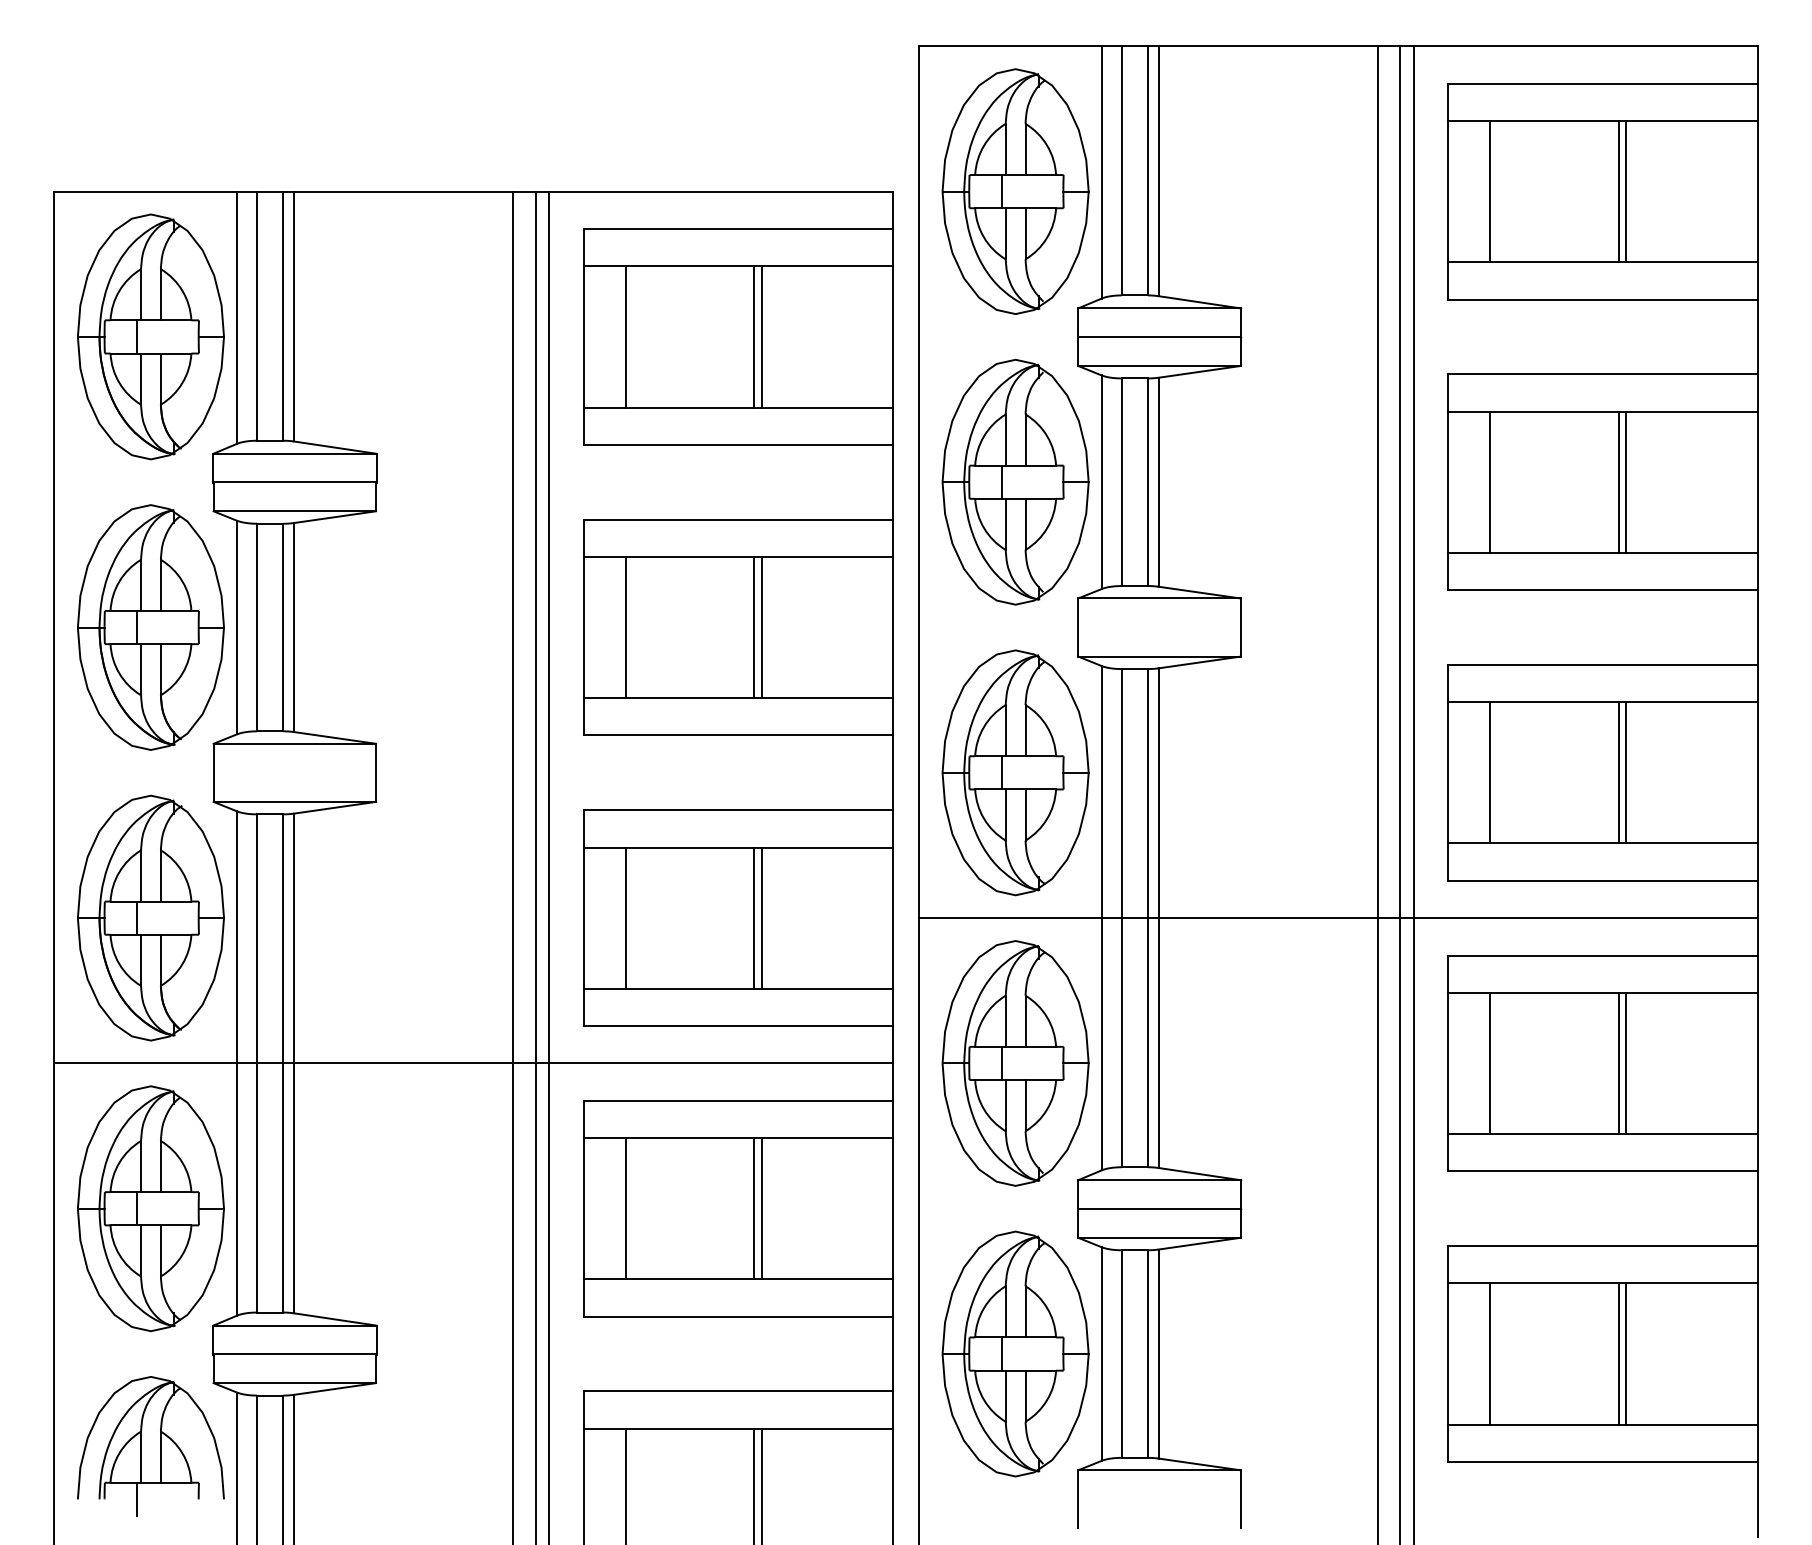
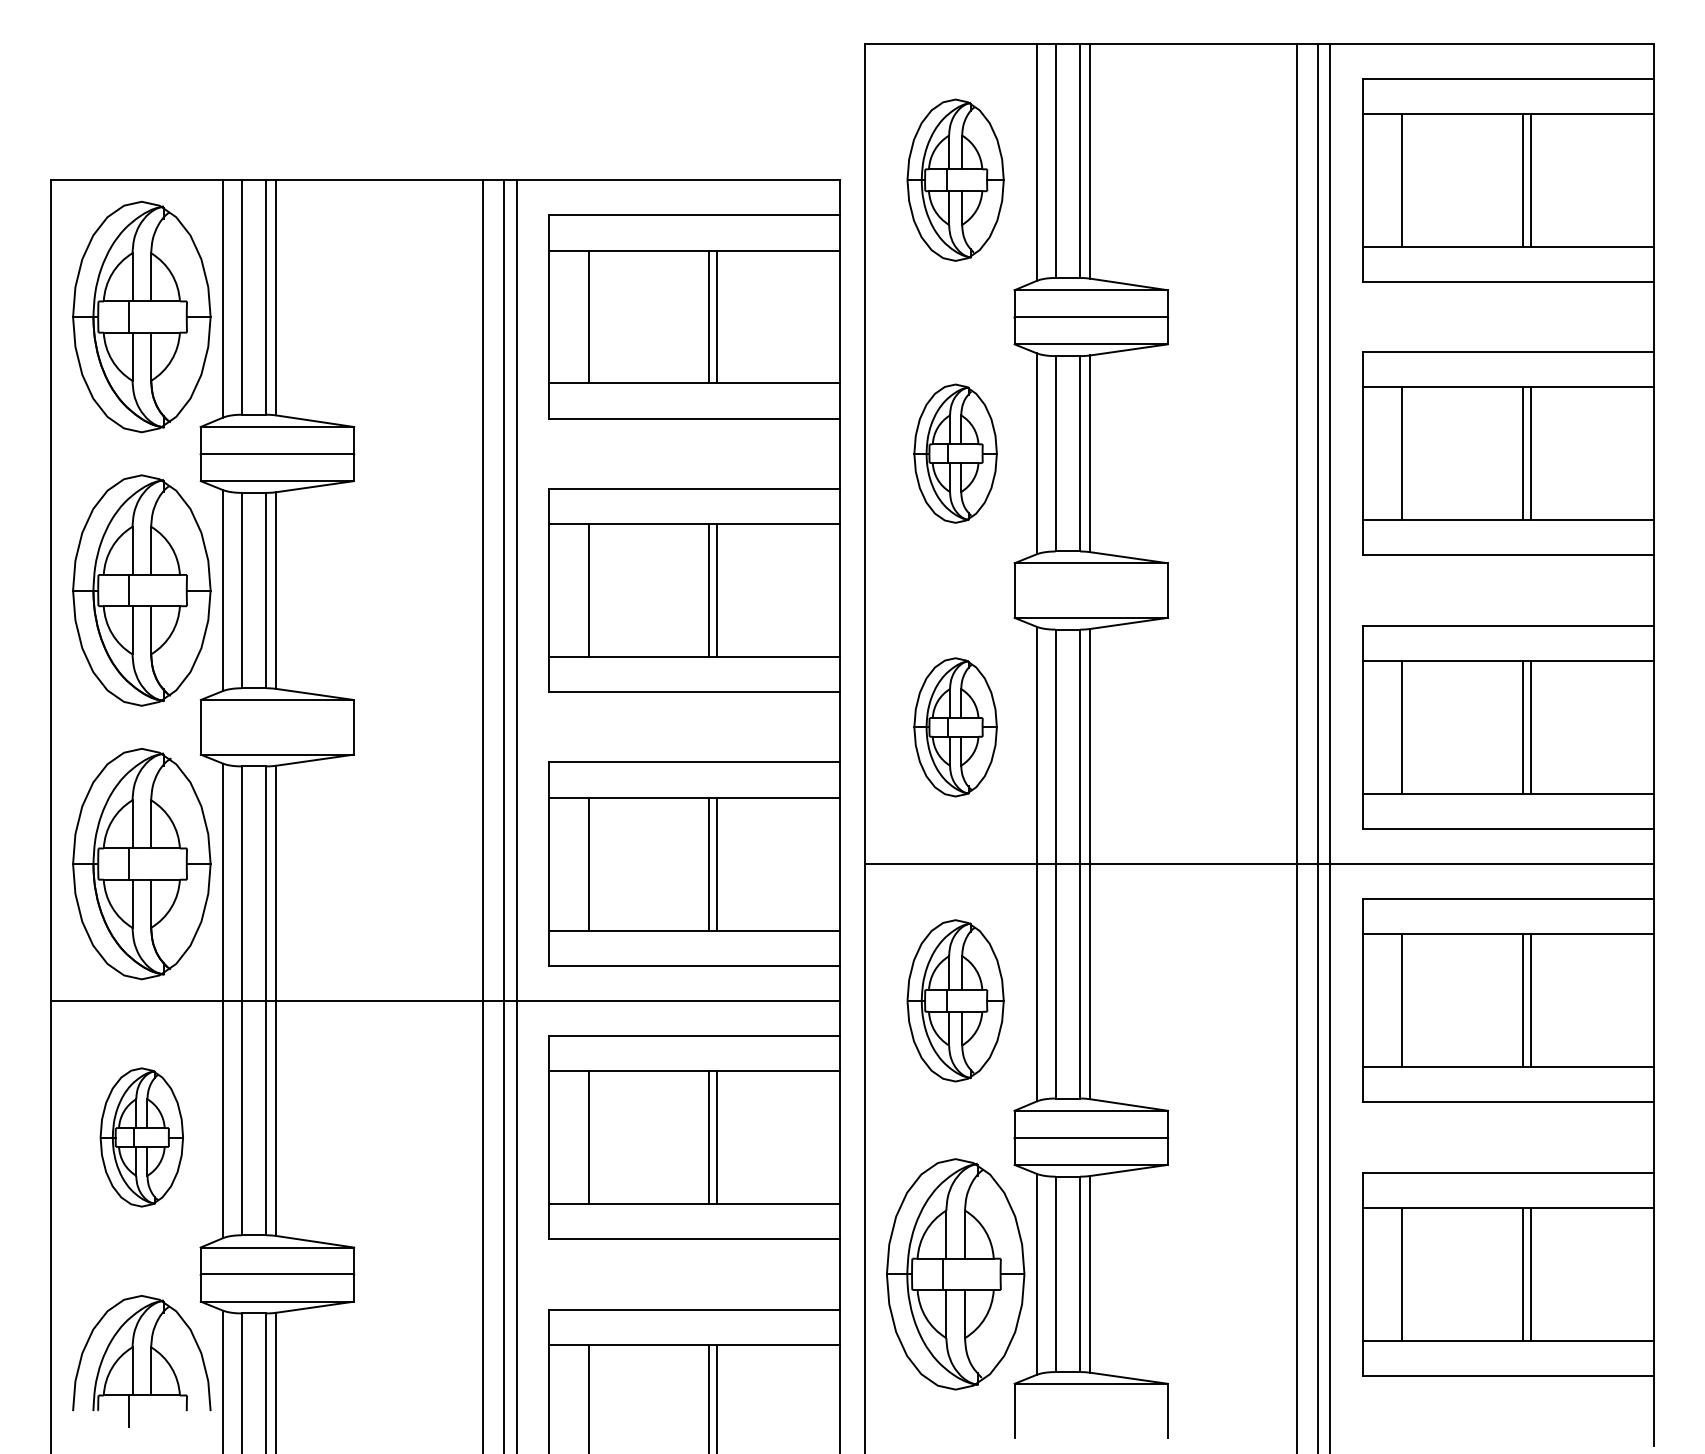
part: (1015, 191) -> (955, 180), size x0.7
part: (1015, 481) -> (955, 453), size x0.6
part: (1015, 772) -> (955, 727), size x0.6
part: (1015, 1063) -> (955, 1000), size x0.7
part: (150, 1208) -> (141, 1137), size x0.6

